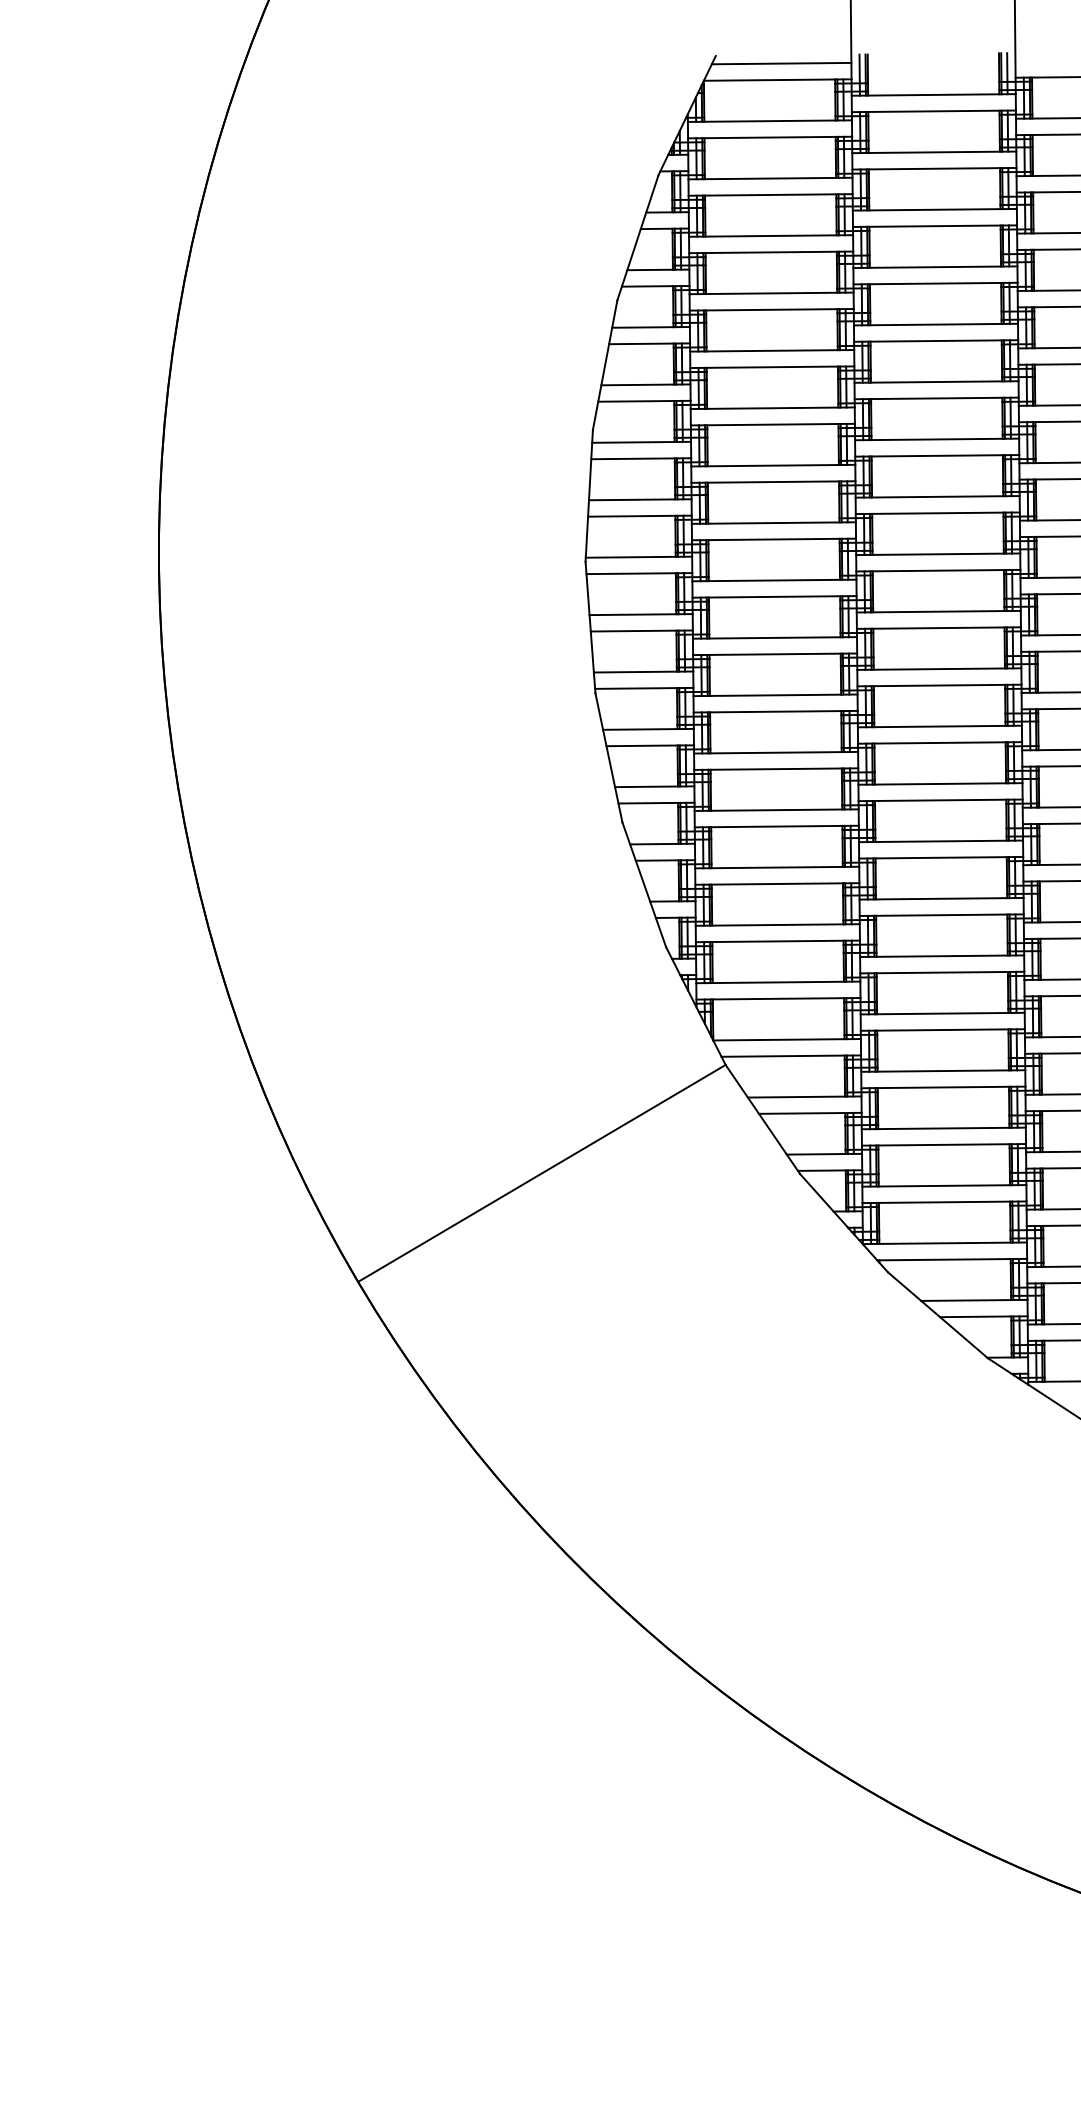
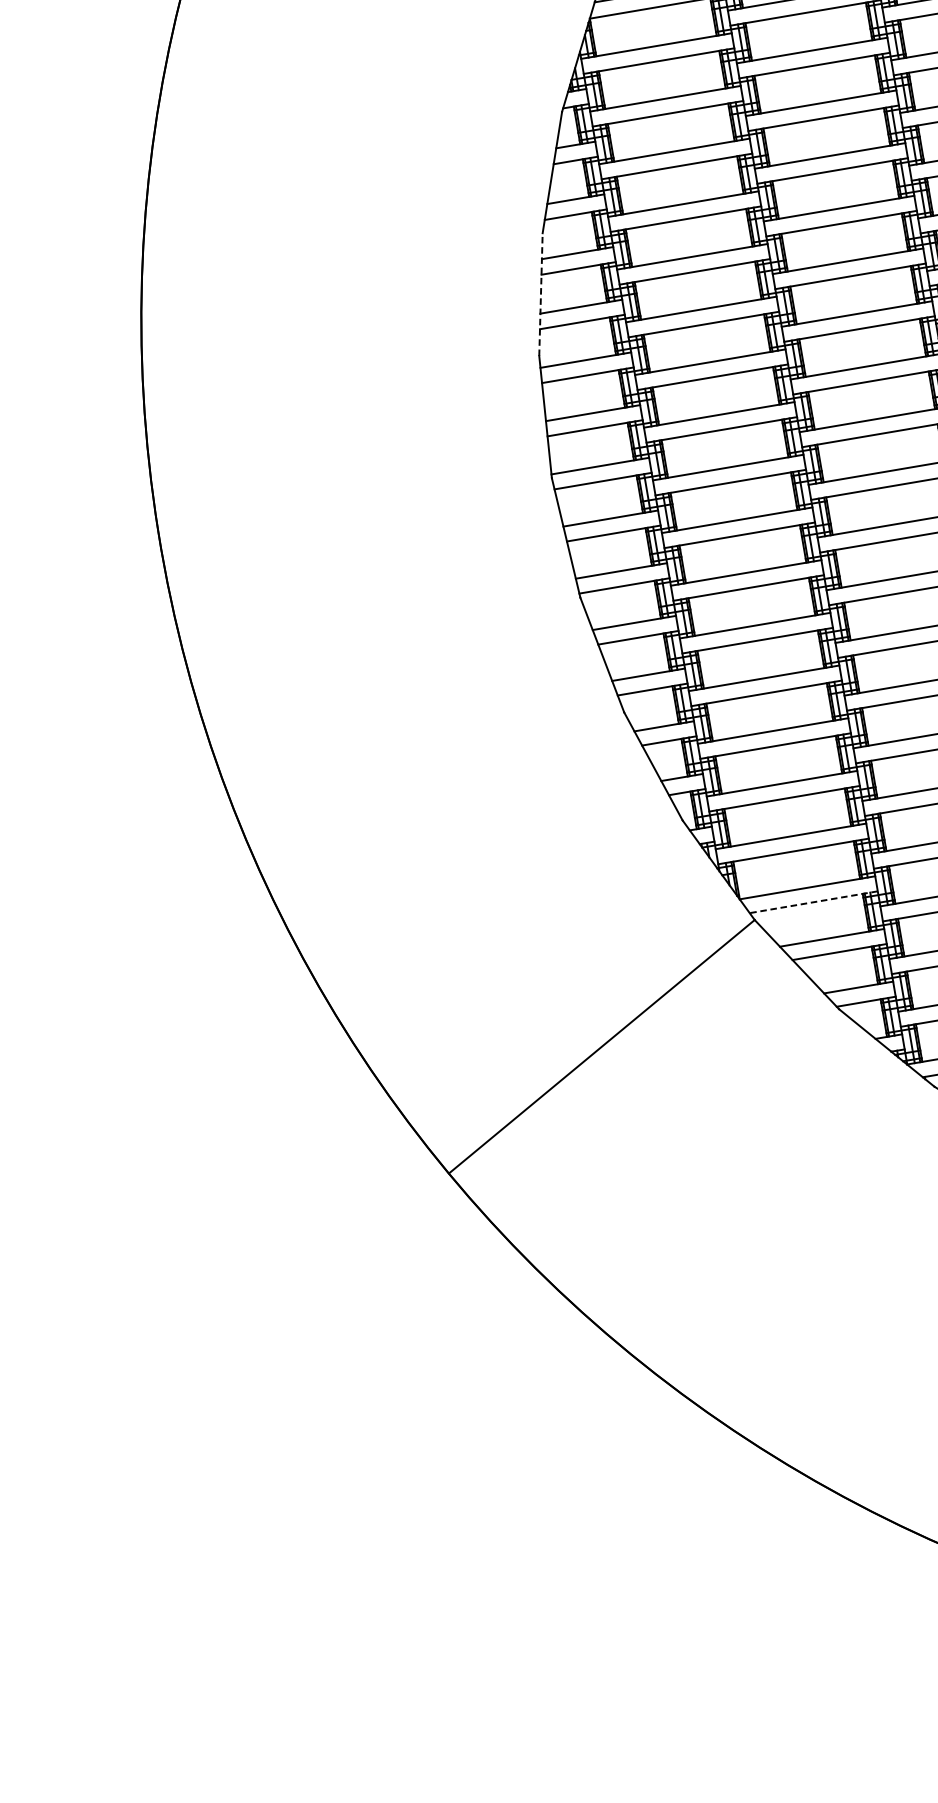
line: (605, 365) -> (541, 294), solid -> dashed
line: (791, 1056) -> (814, 902), solid -> dashed

